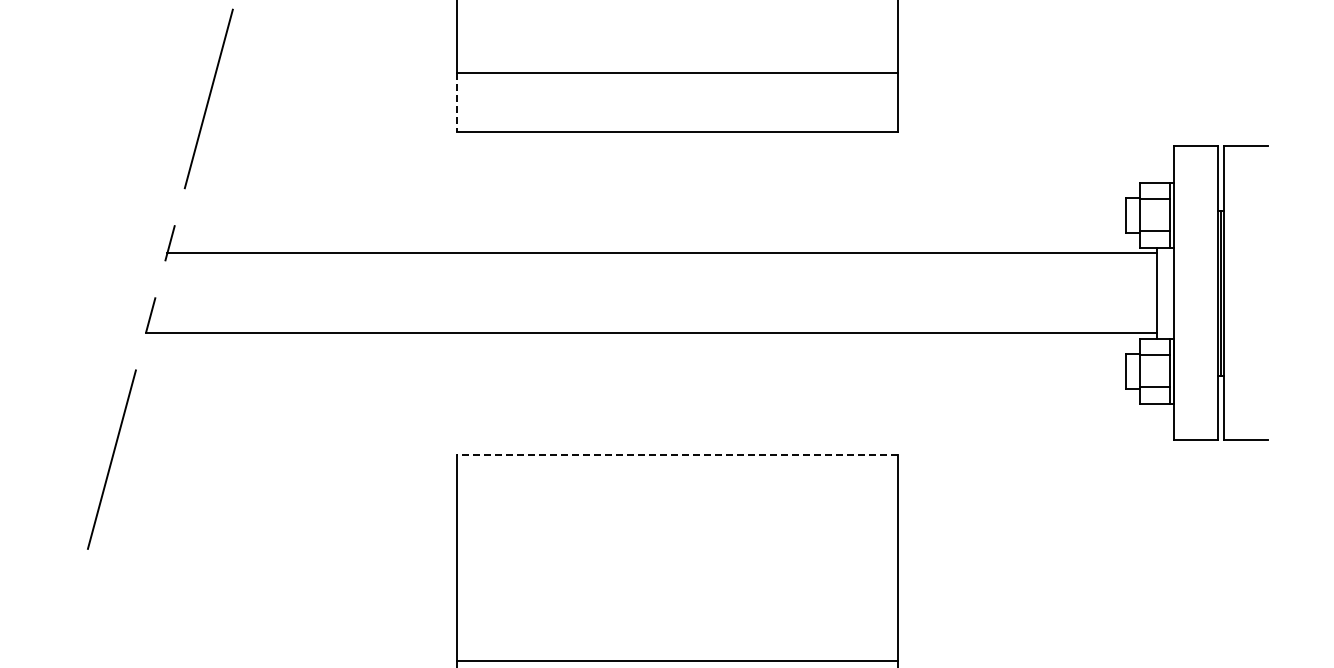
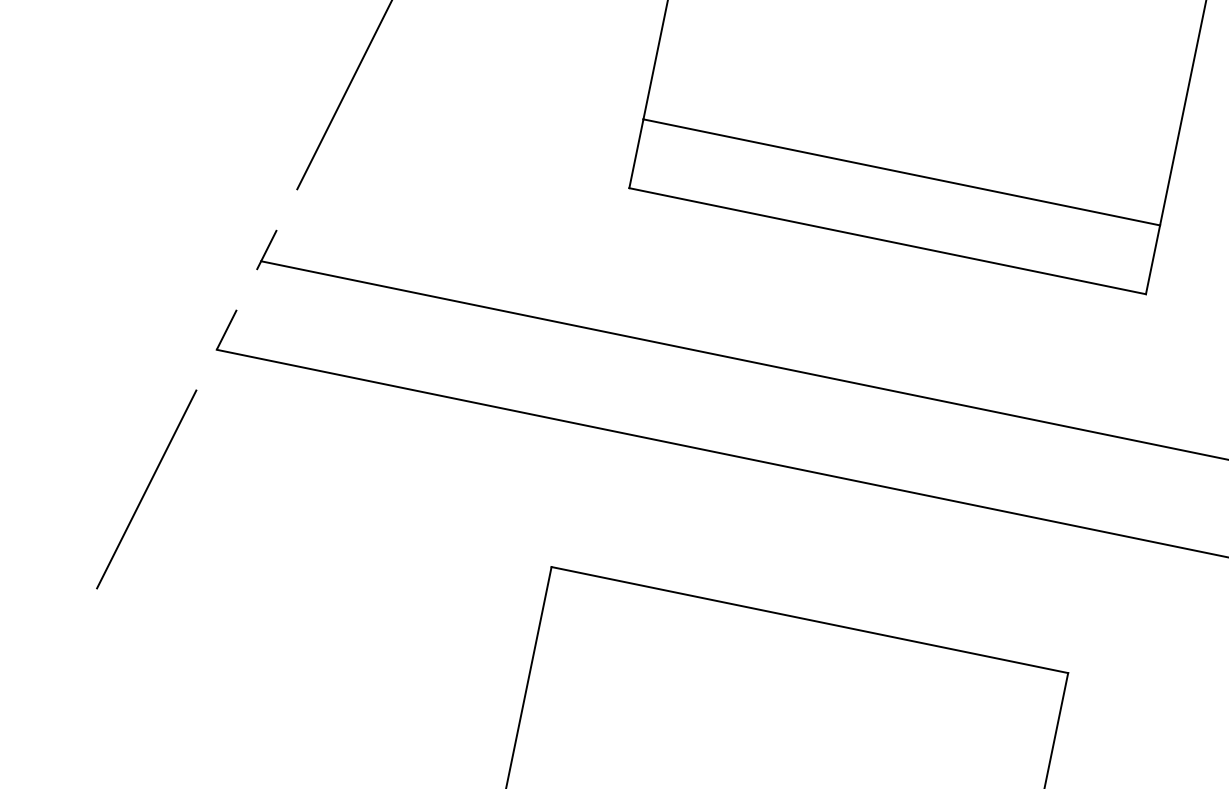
line: (456, 102) -> (636, 154), dashed -> solid
line: (677, 455) -> (810, 620), dashed -> solid

